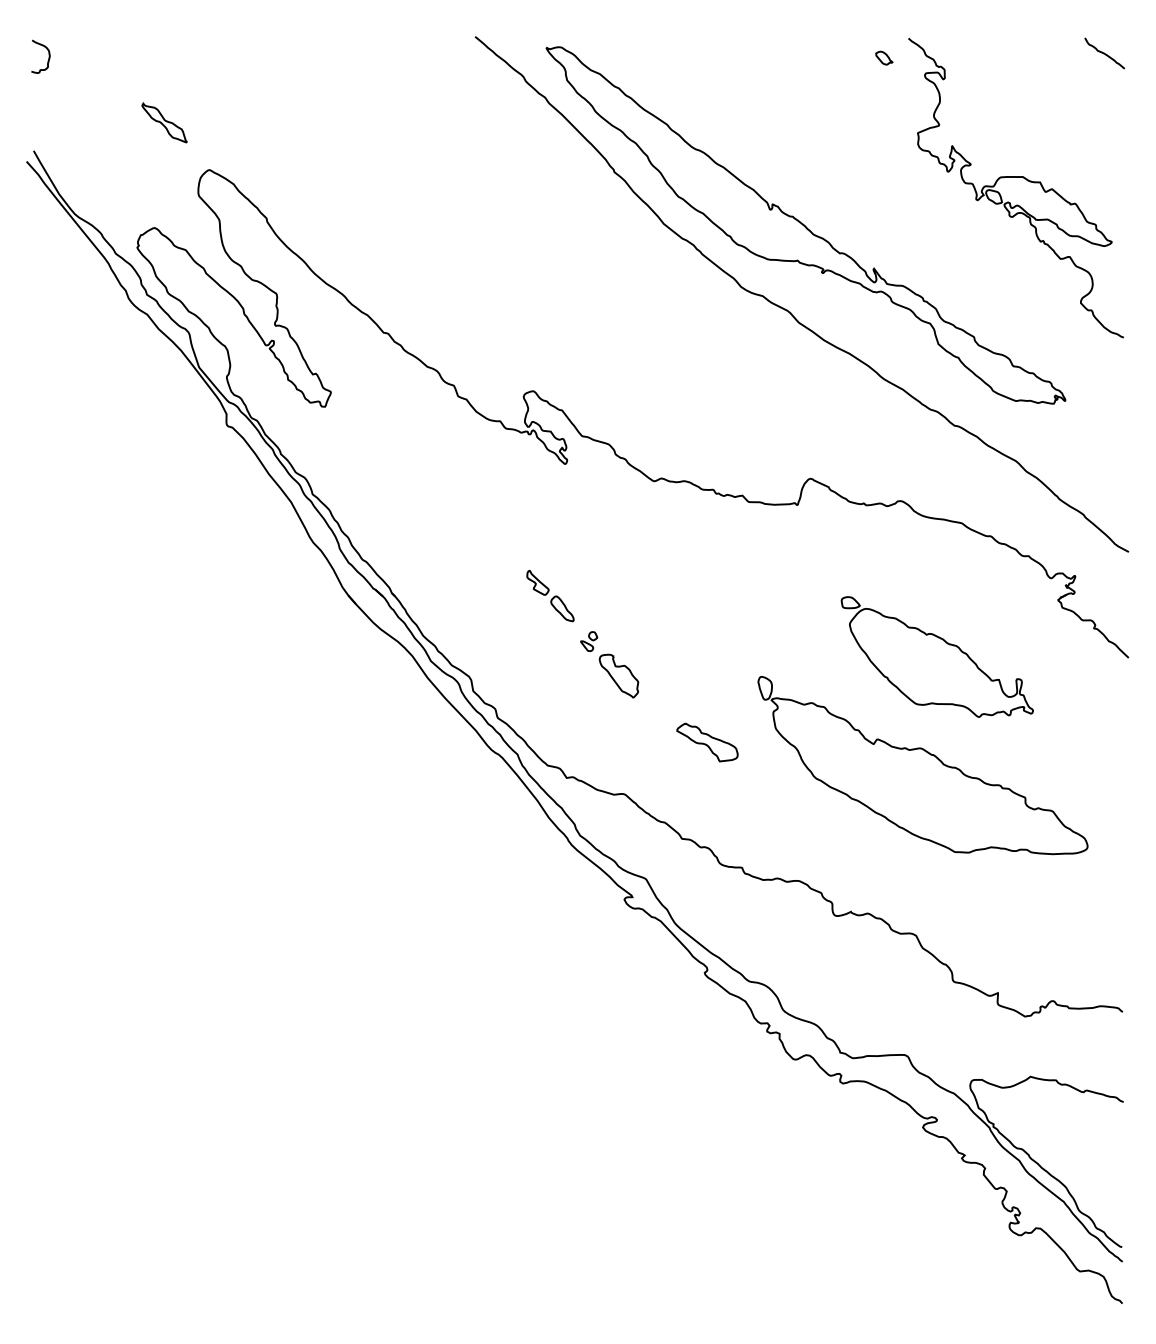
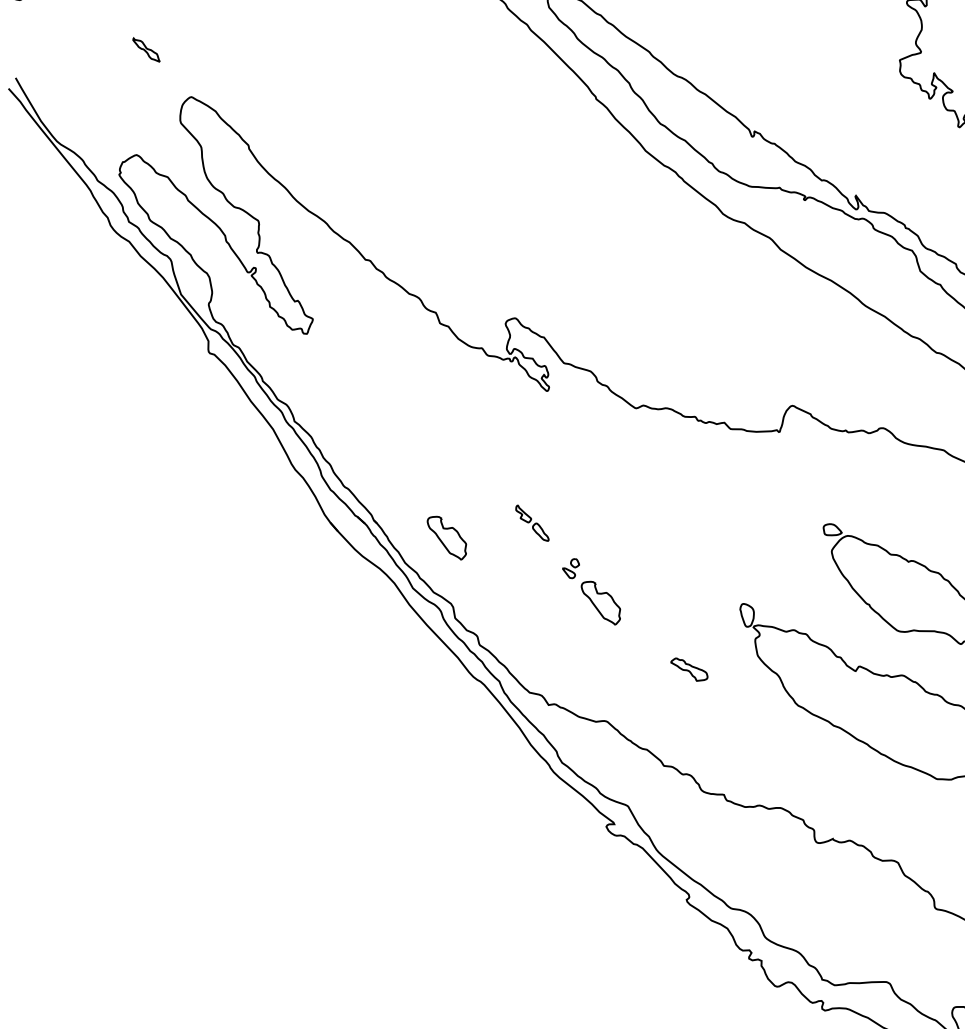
part: (164, 122) -> (146, 49), size x0.6
part: (550, 596) -> (532, 523), size x0.7
part: (464, 610) -> (446, 537), added
part: (707, 742) -> (689, 669), size x0.6

